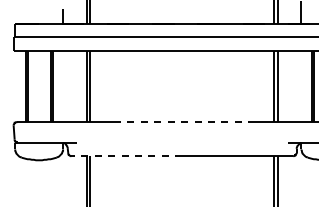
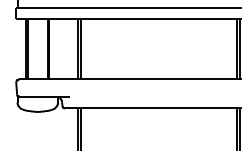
line: (182, 121) -> (159, 79), dashed -> solid
line: (126, 156) -> (111, 108), dashed -> solid

